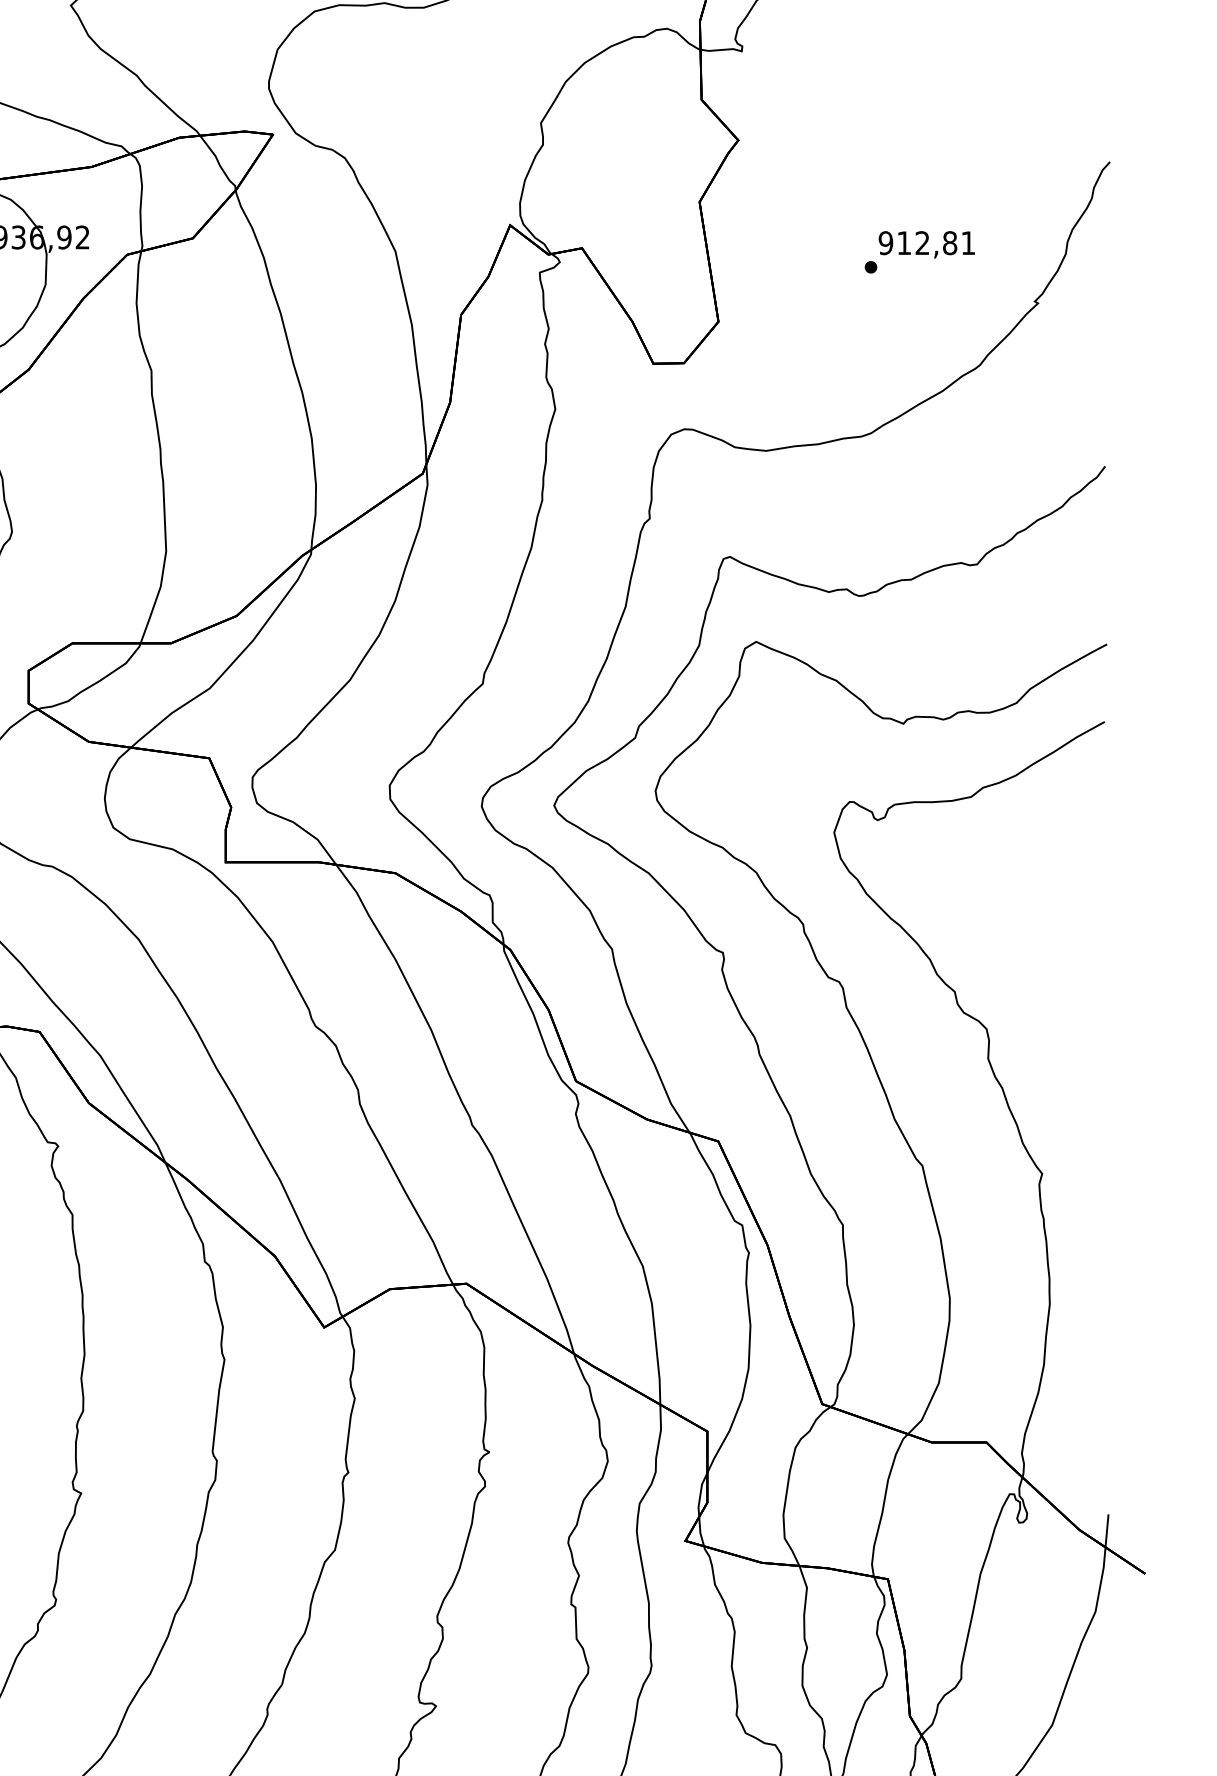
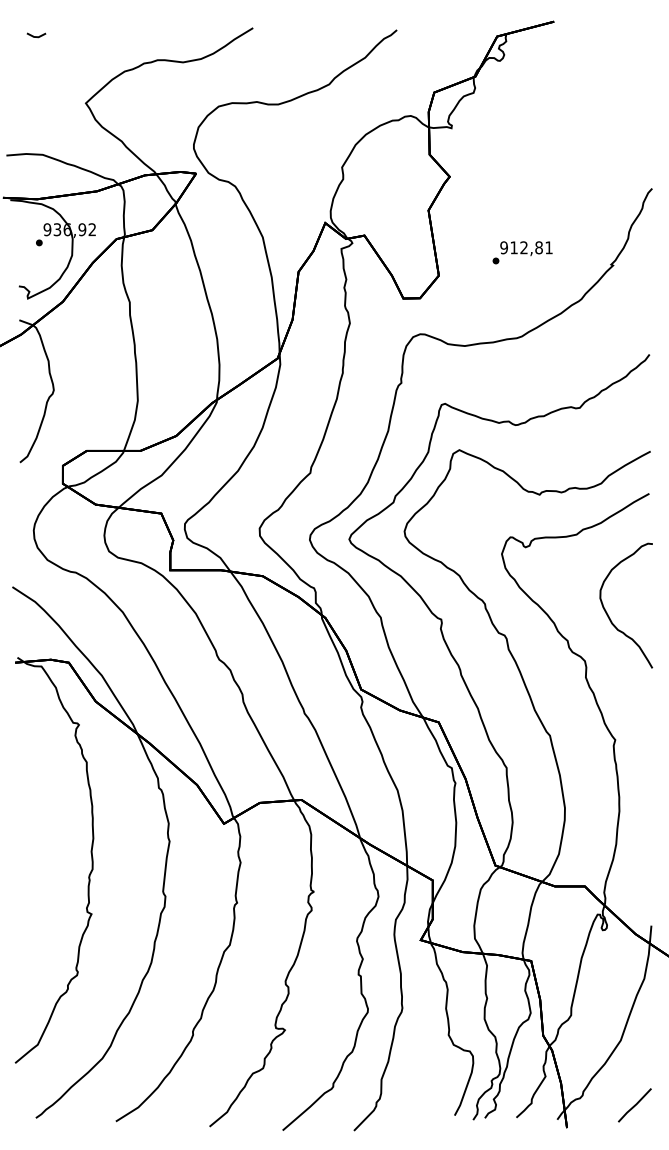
text: (919, 251) -> (522, 252), moved
curve: (1029, 943) -> (608, 614), added

